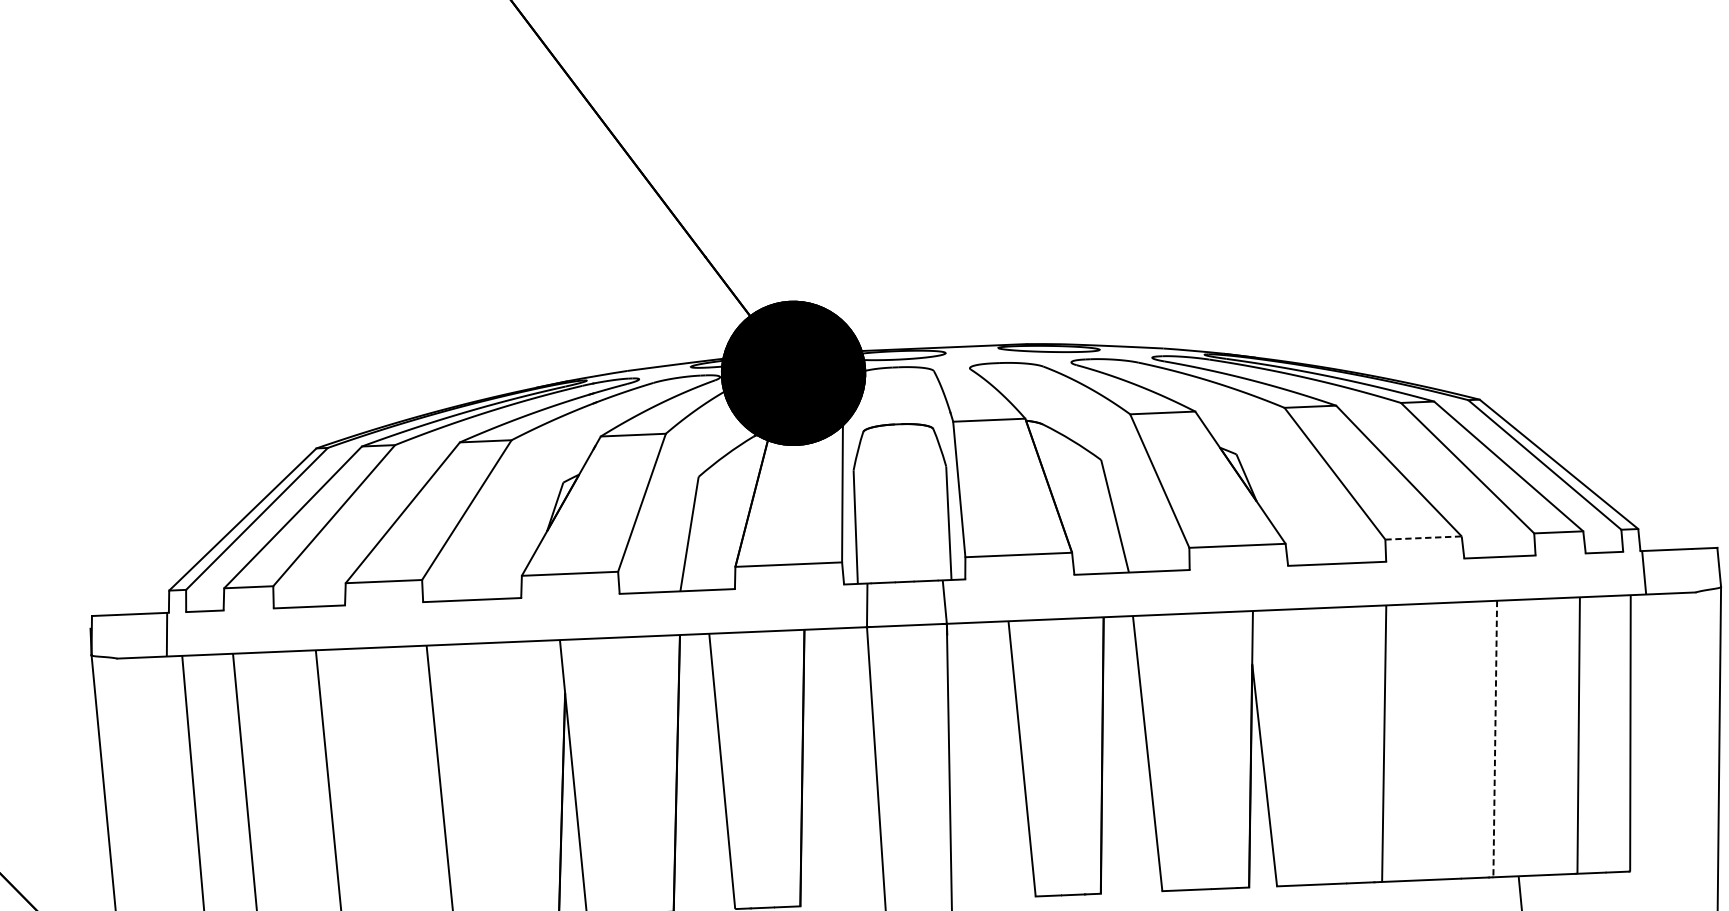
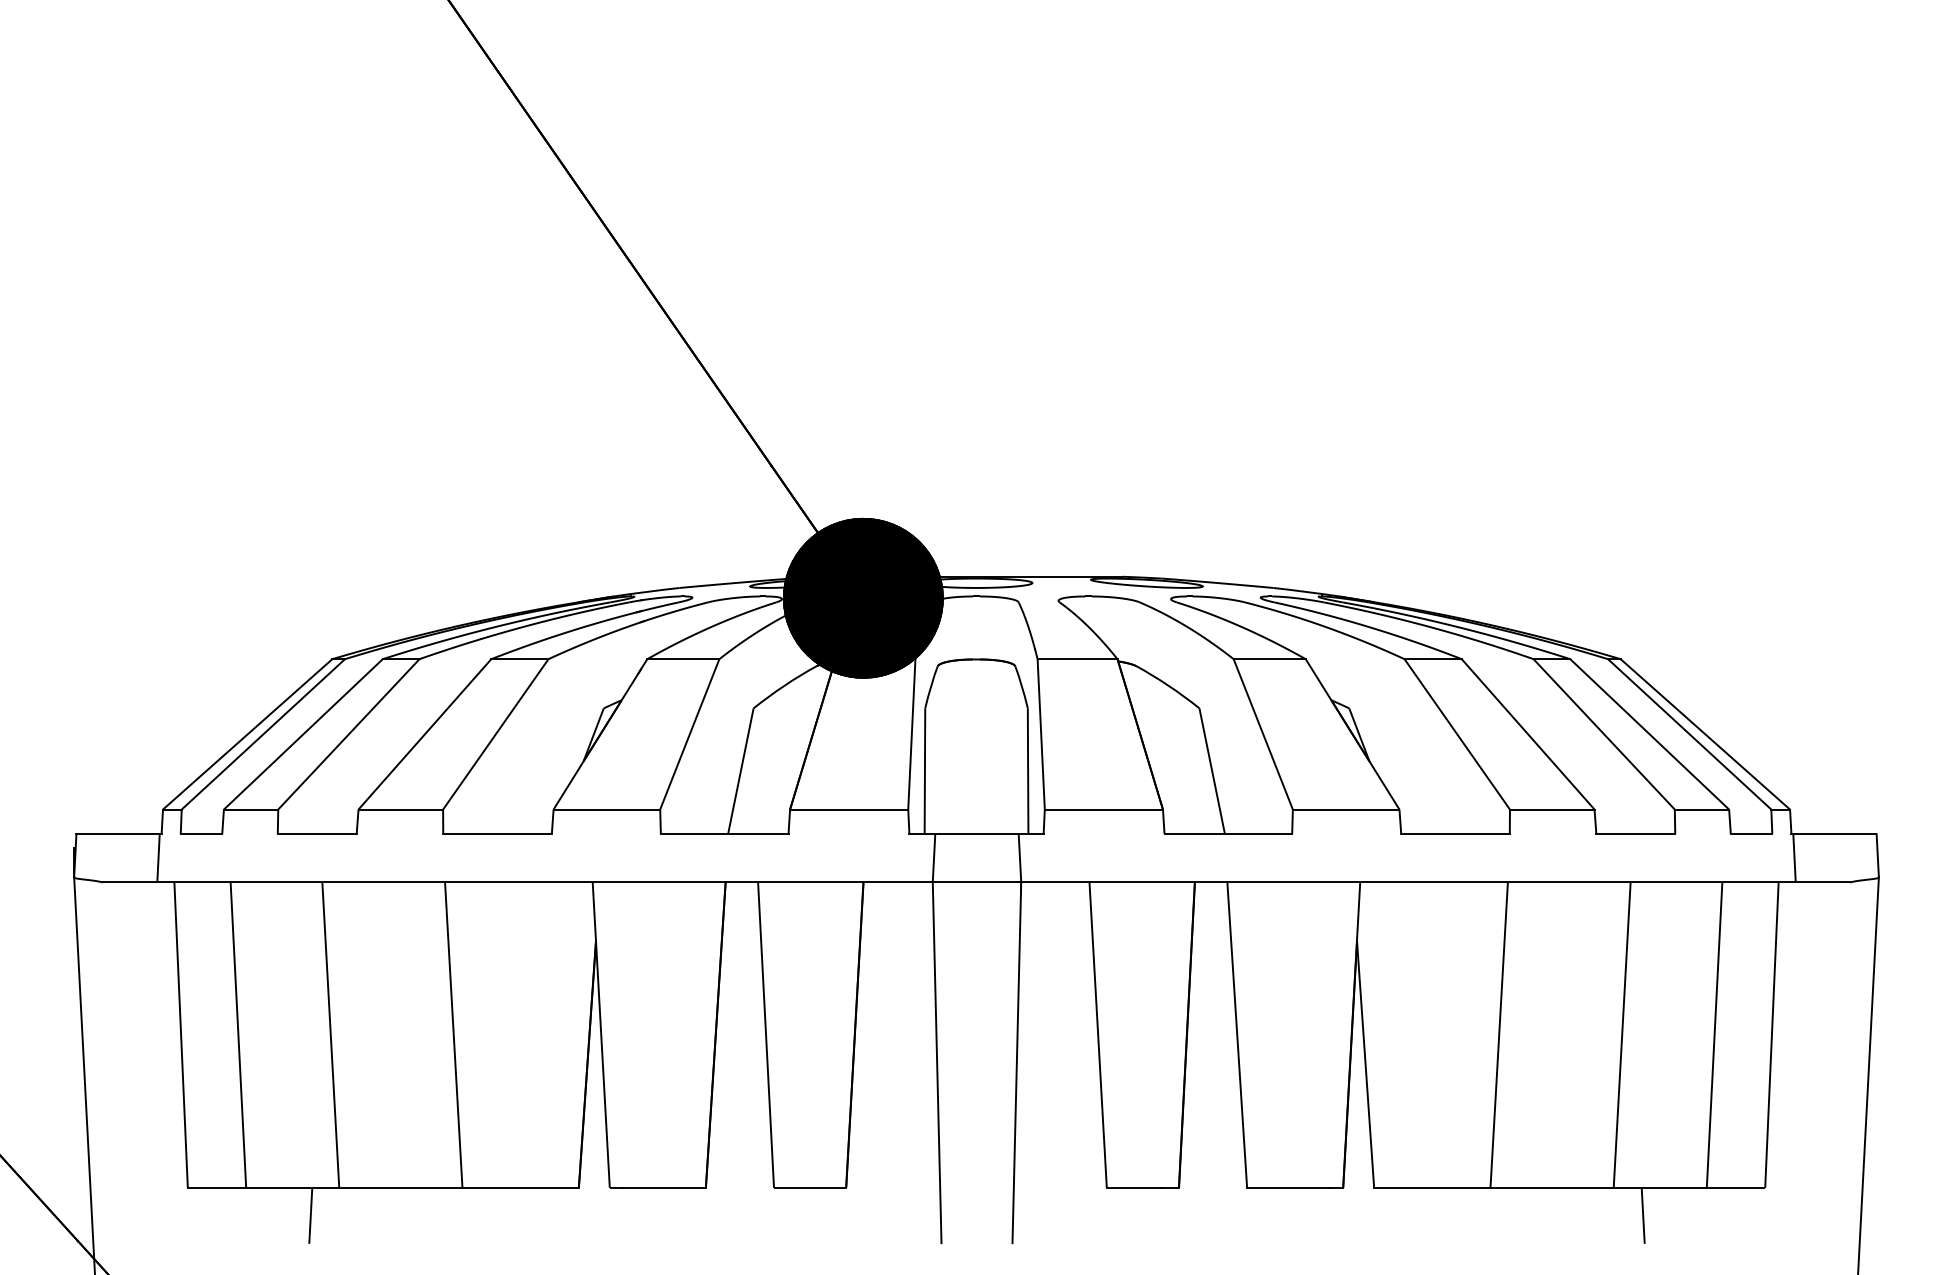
line: (1423, 537) -> (1552, 809), dashed -> solid
line: (1495, 739) -> (1622, 1035), dashed -> solid

